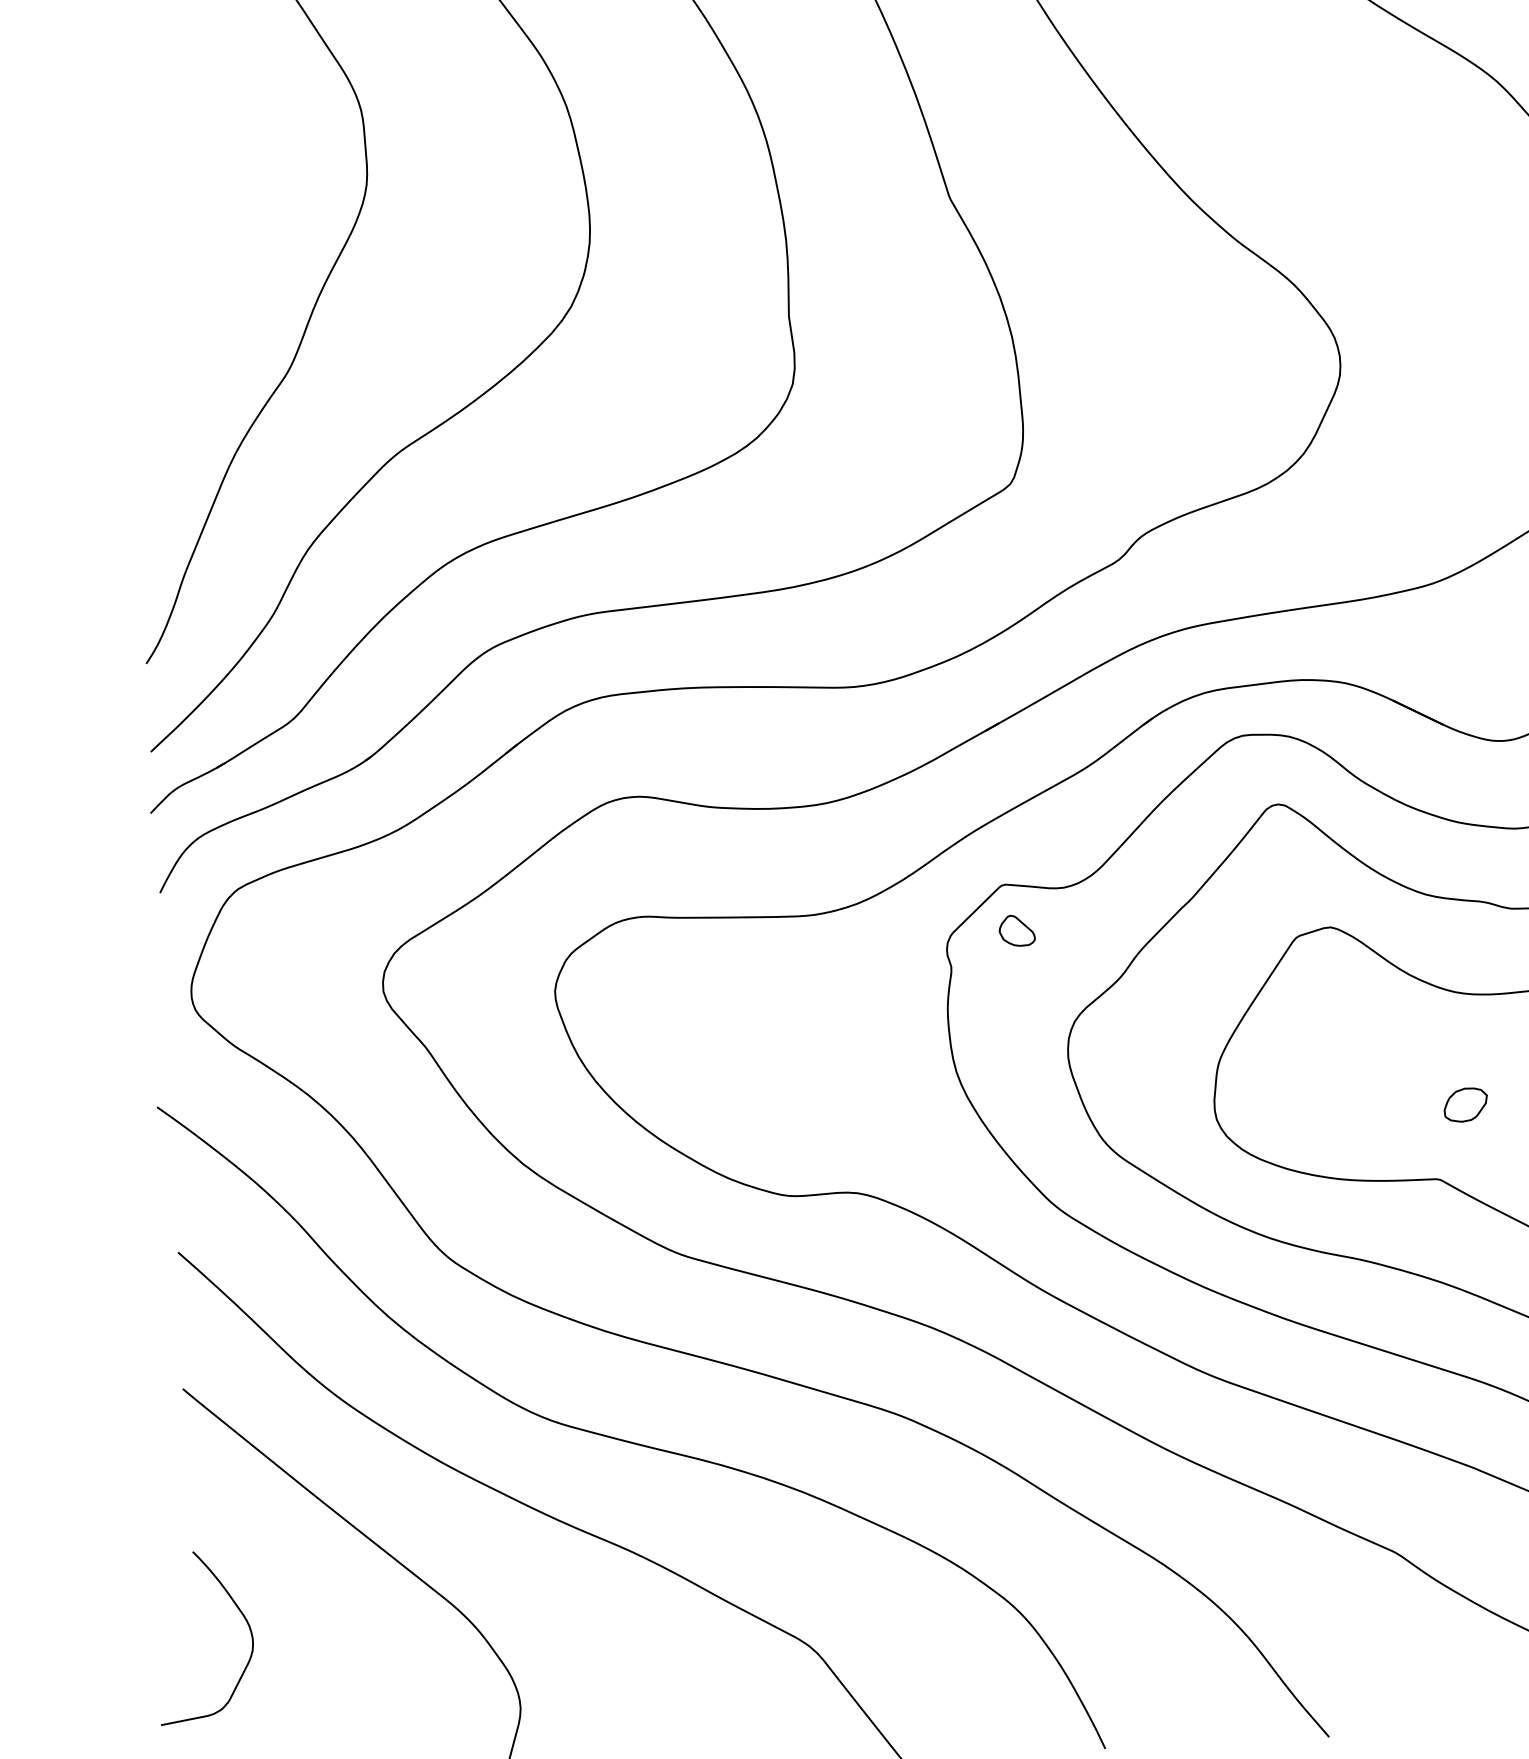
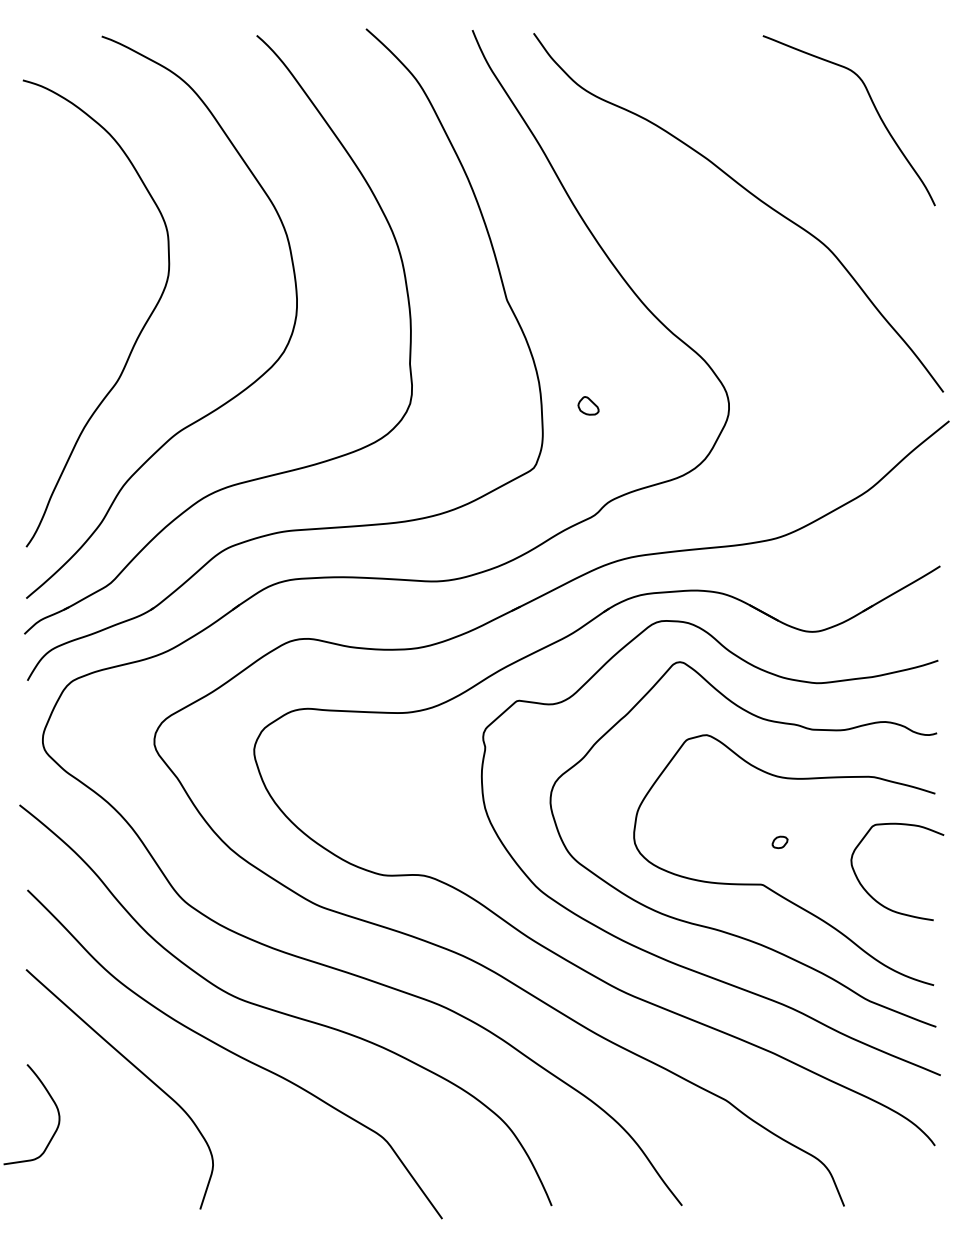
part: (1017, 930) -> (588, 405), moved
part: (1464, 1105) -> (779, 842), size x0.6

